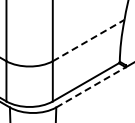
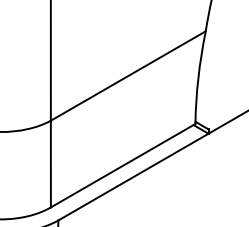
line: (89, 40) -> (130, 75), dashed -> solid
line: (91, 87) -> (134, 177), dashed -> solid

